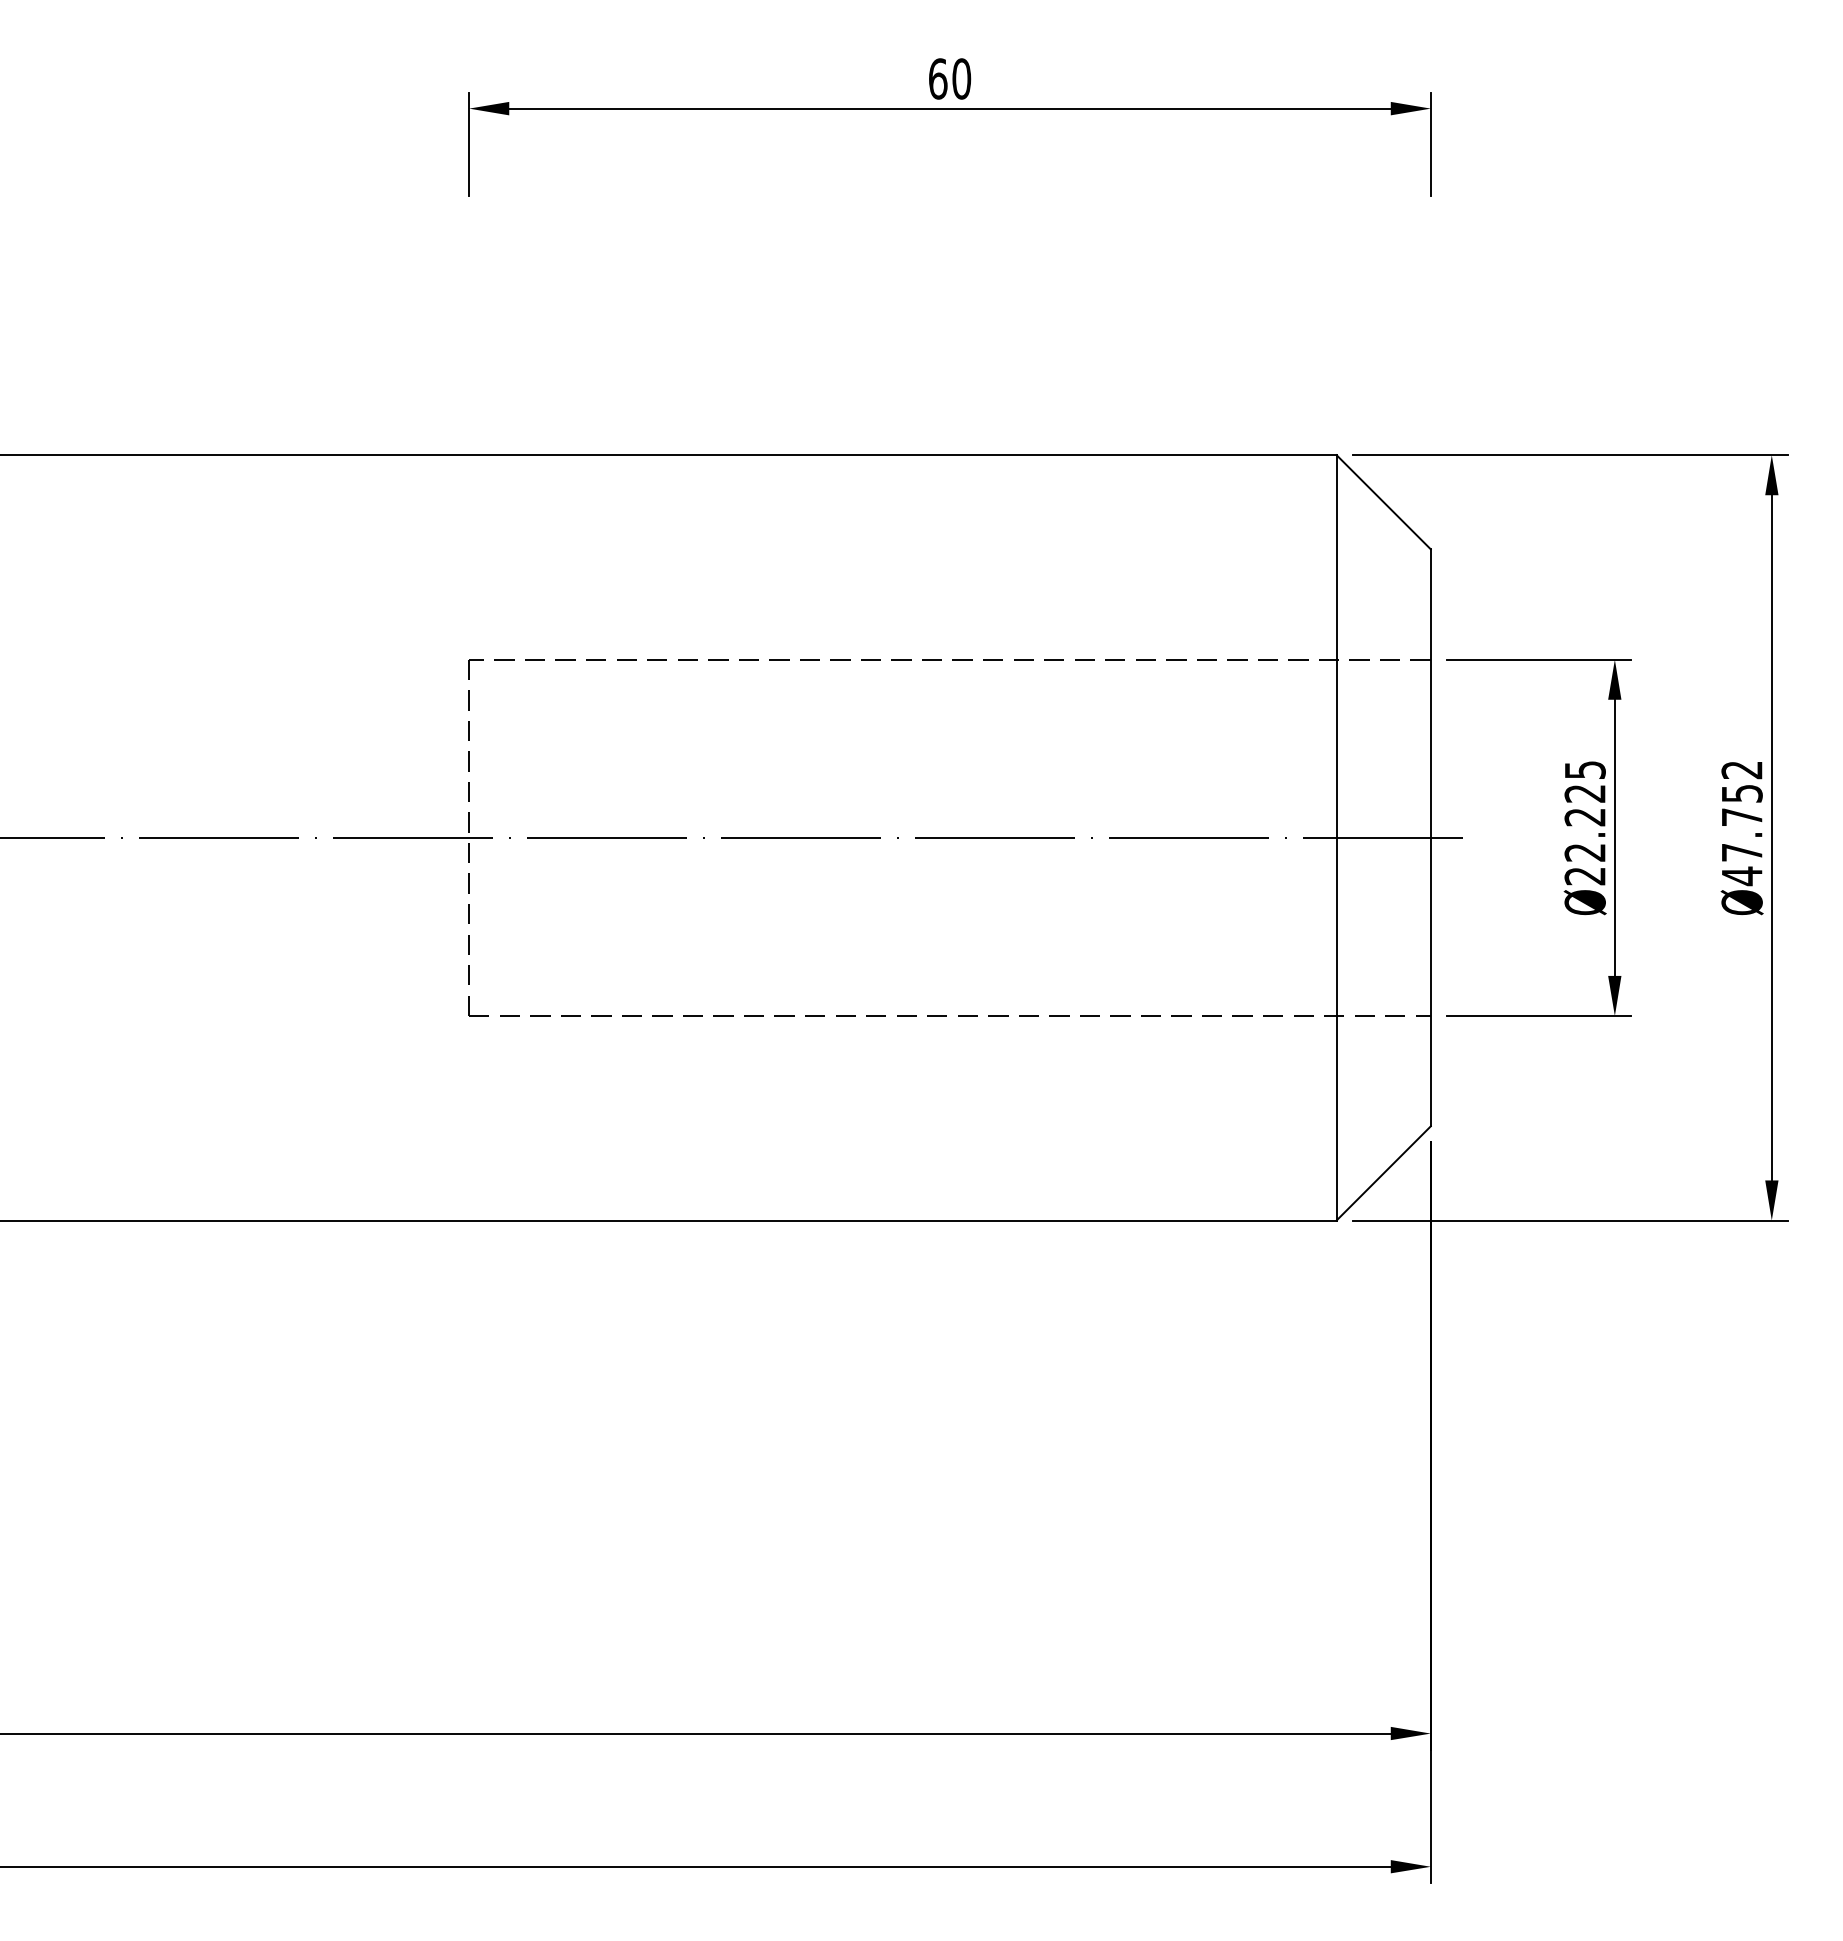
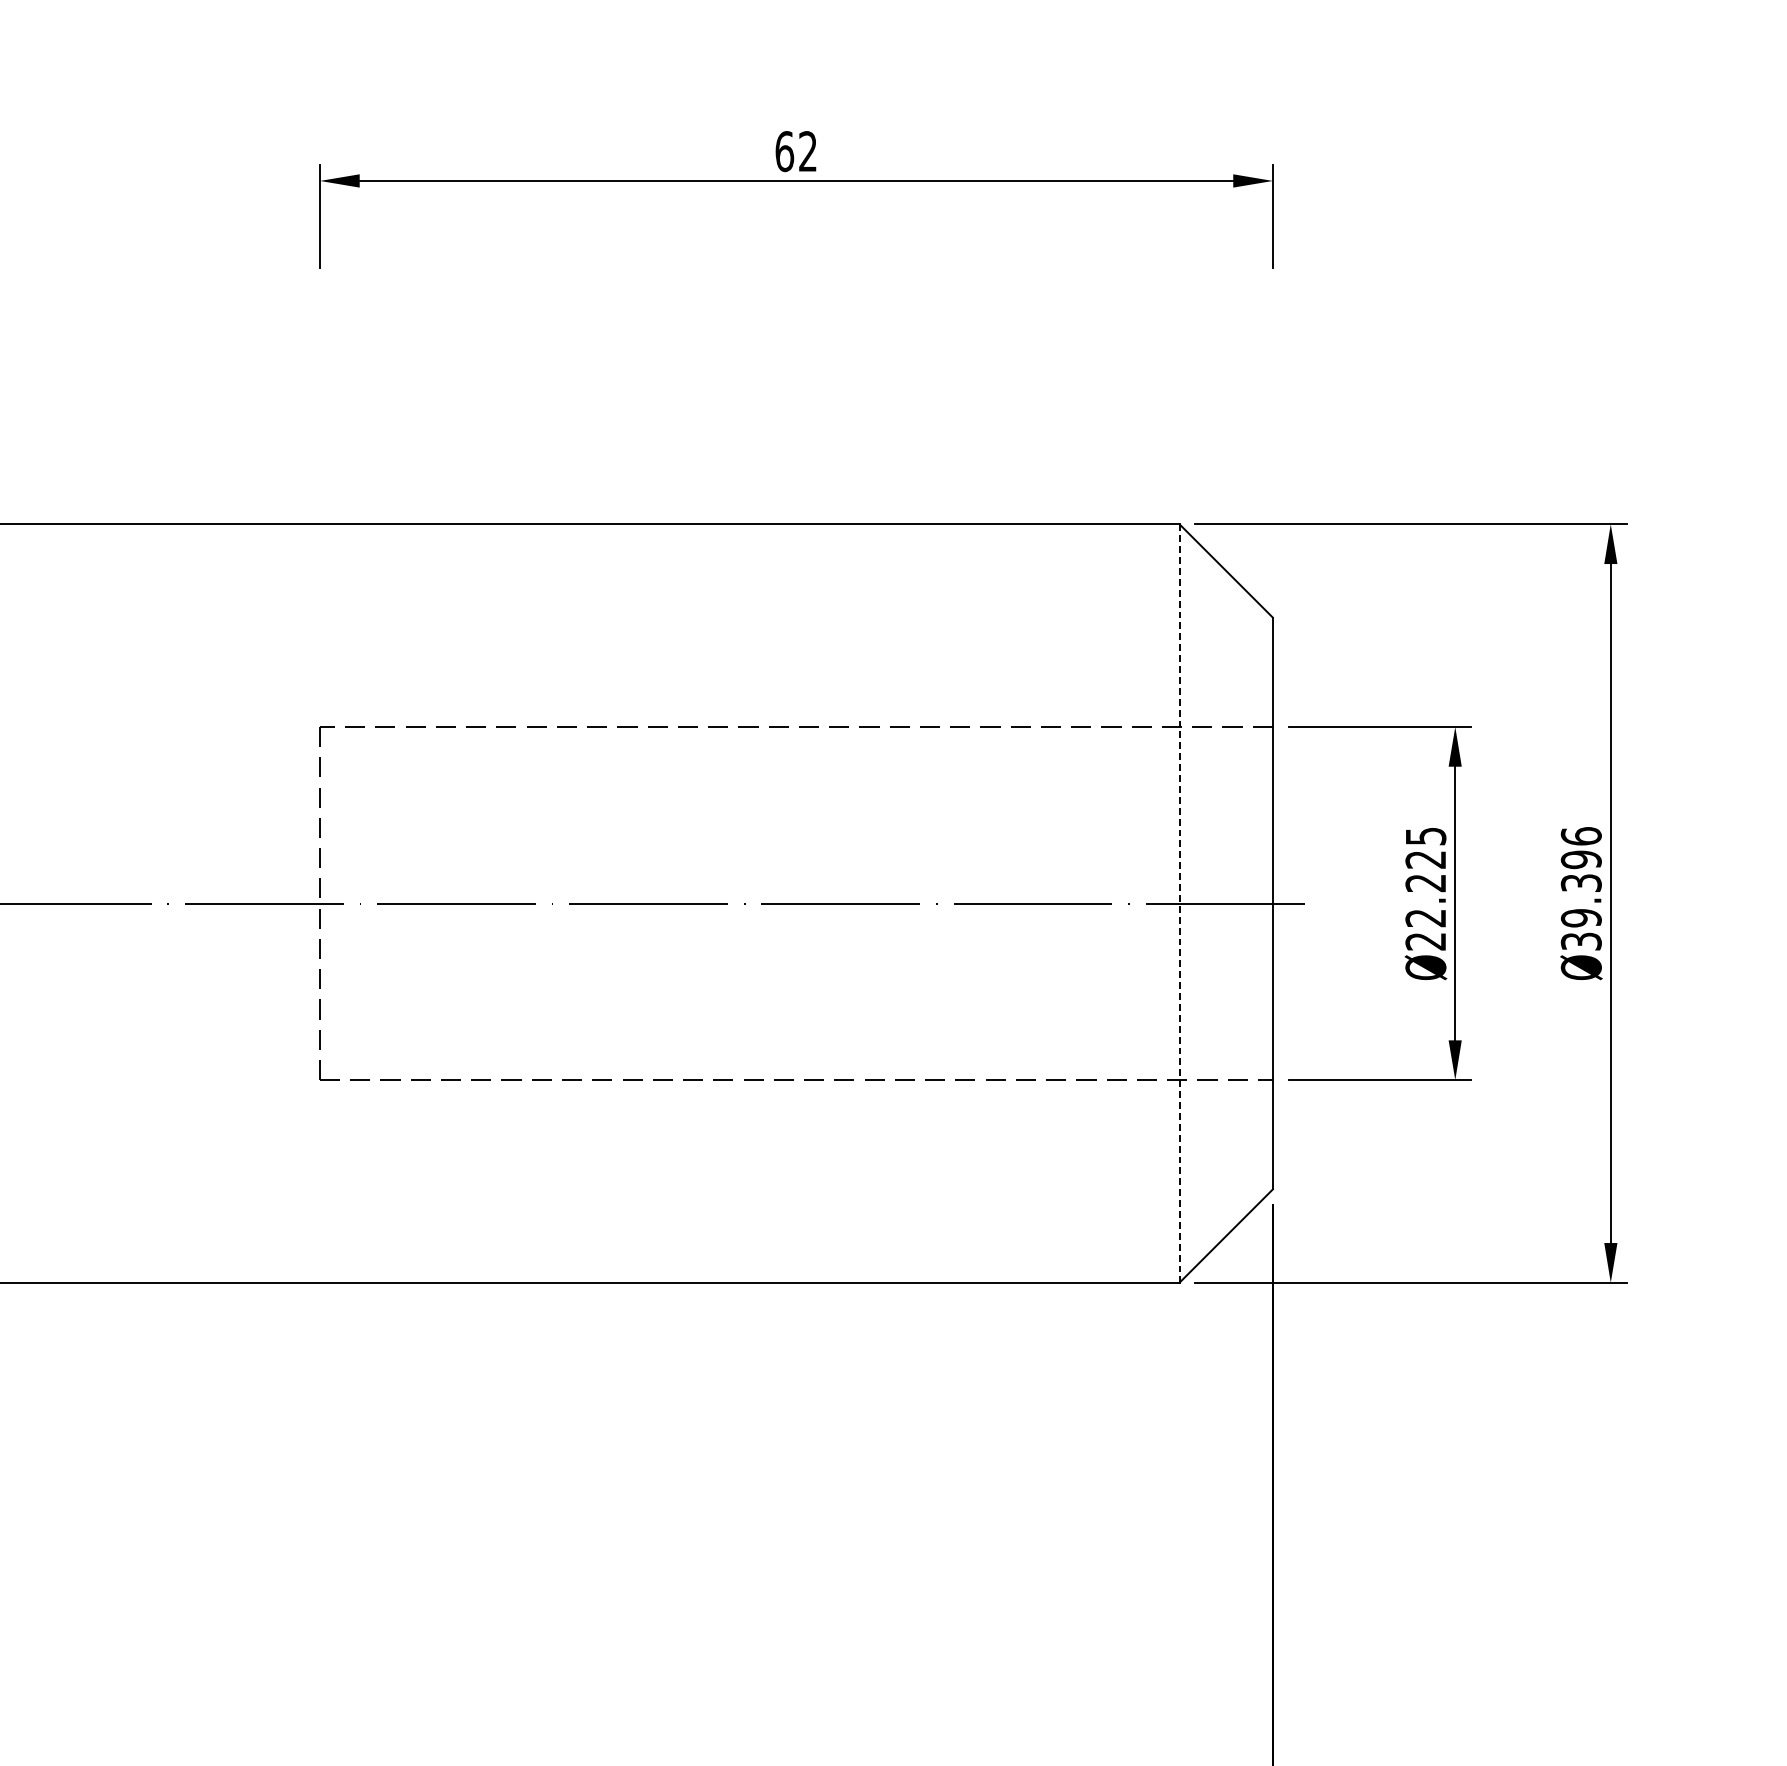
text: (961, 78) -> (807, 151), 60 -> 62
text: (1741, 823) -> (1580, 889), Ø47.752 -> Ø39.396
line: (1336, 837) -> (1179, 903), solid -> dashed

